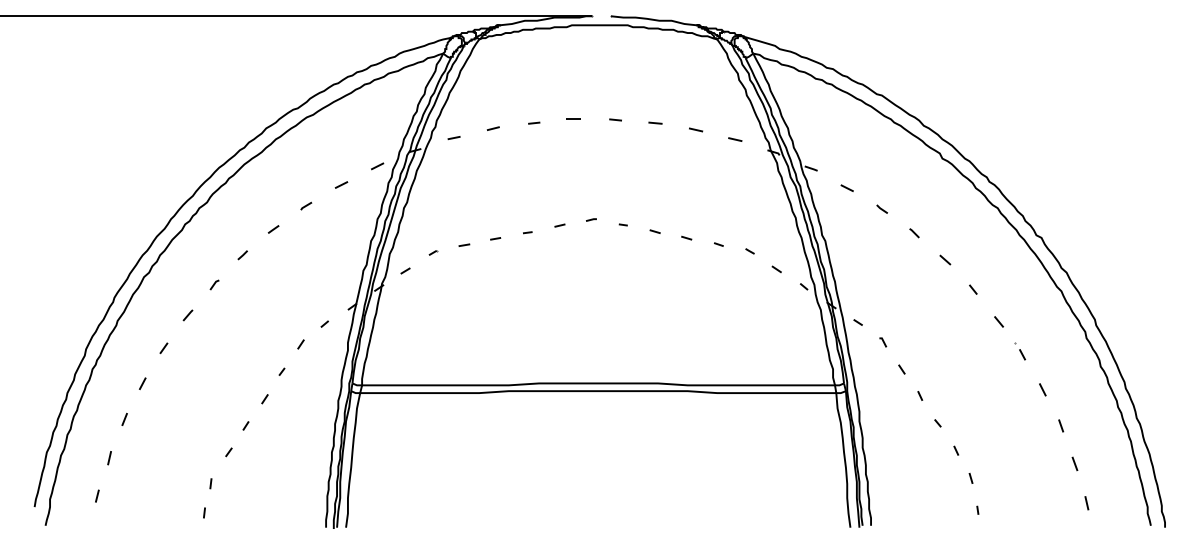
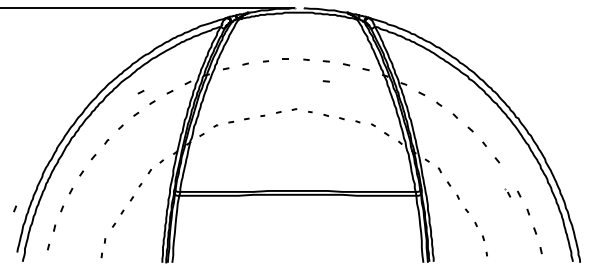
line: (653, 163) -> (325, 81), added
line: (282, 185) -> (140, 92), added
part: (1019, 350) -> (507, 192), moved
line: (31, 418) -> (15, 208), added

